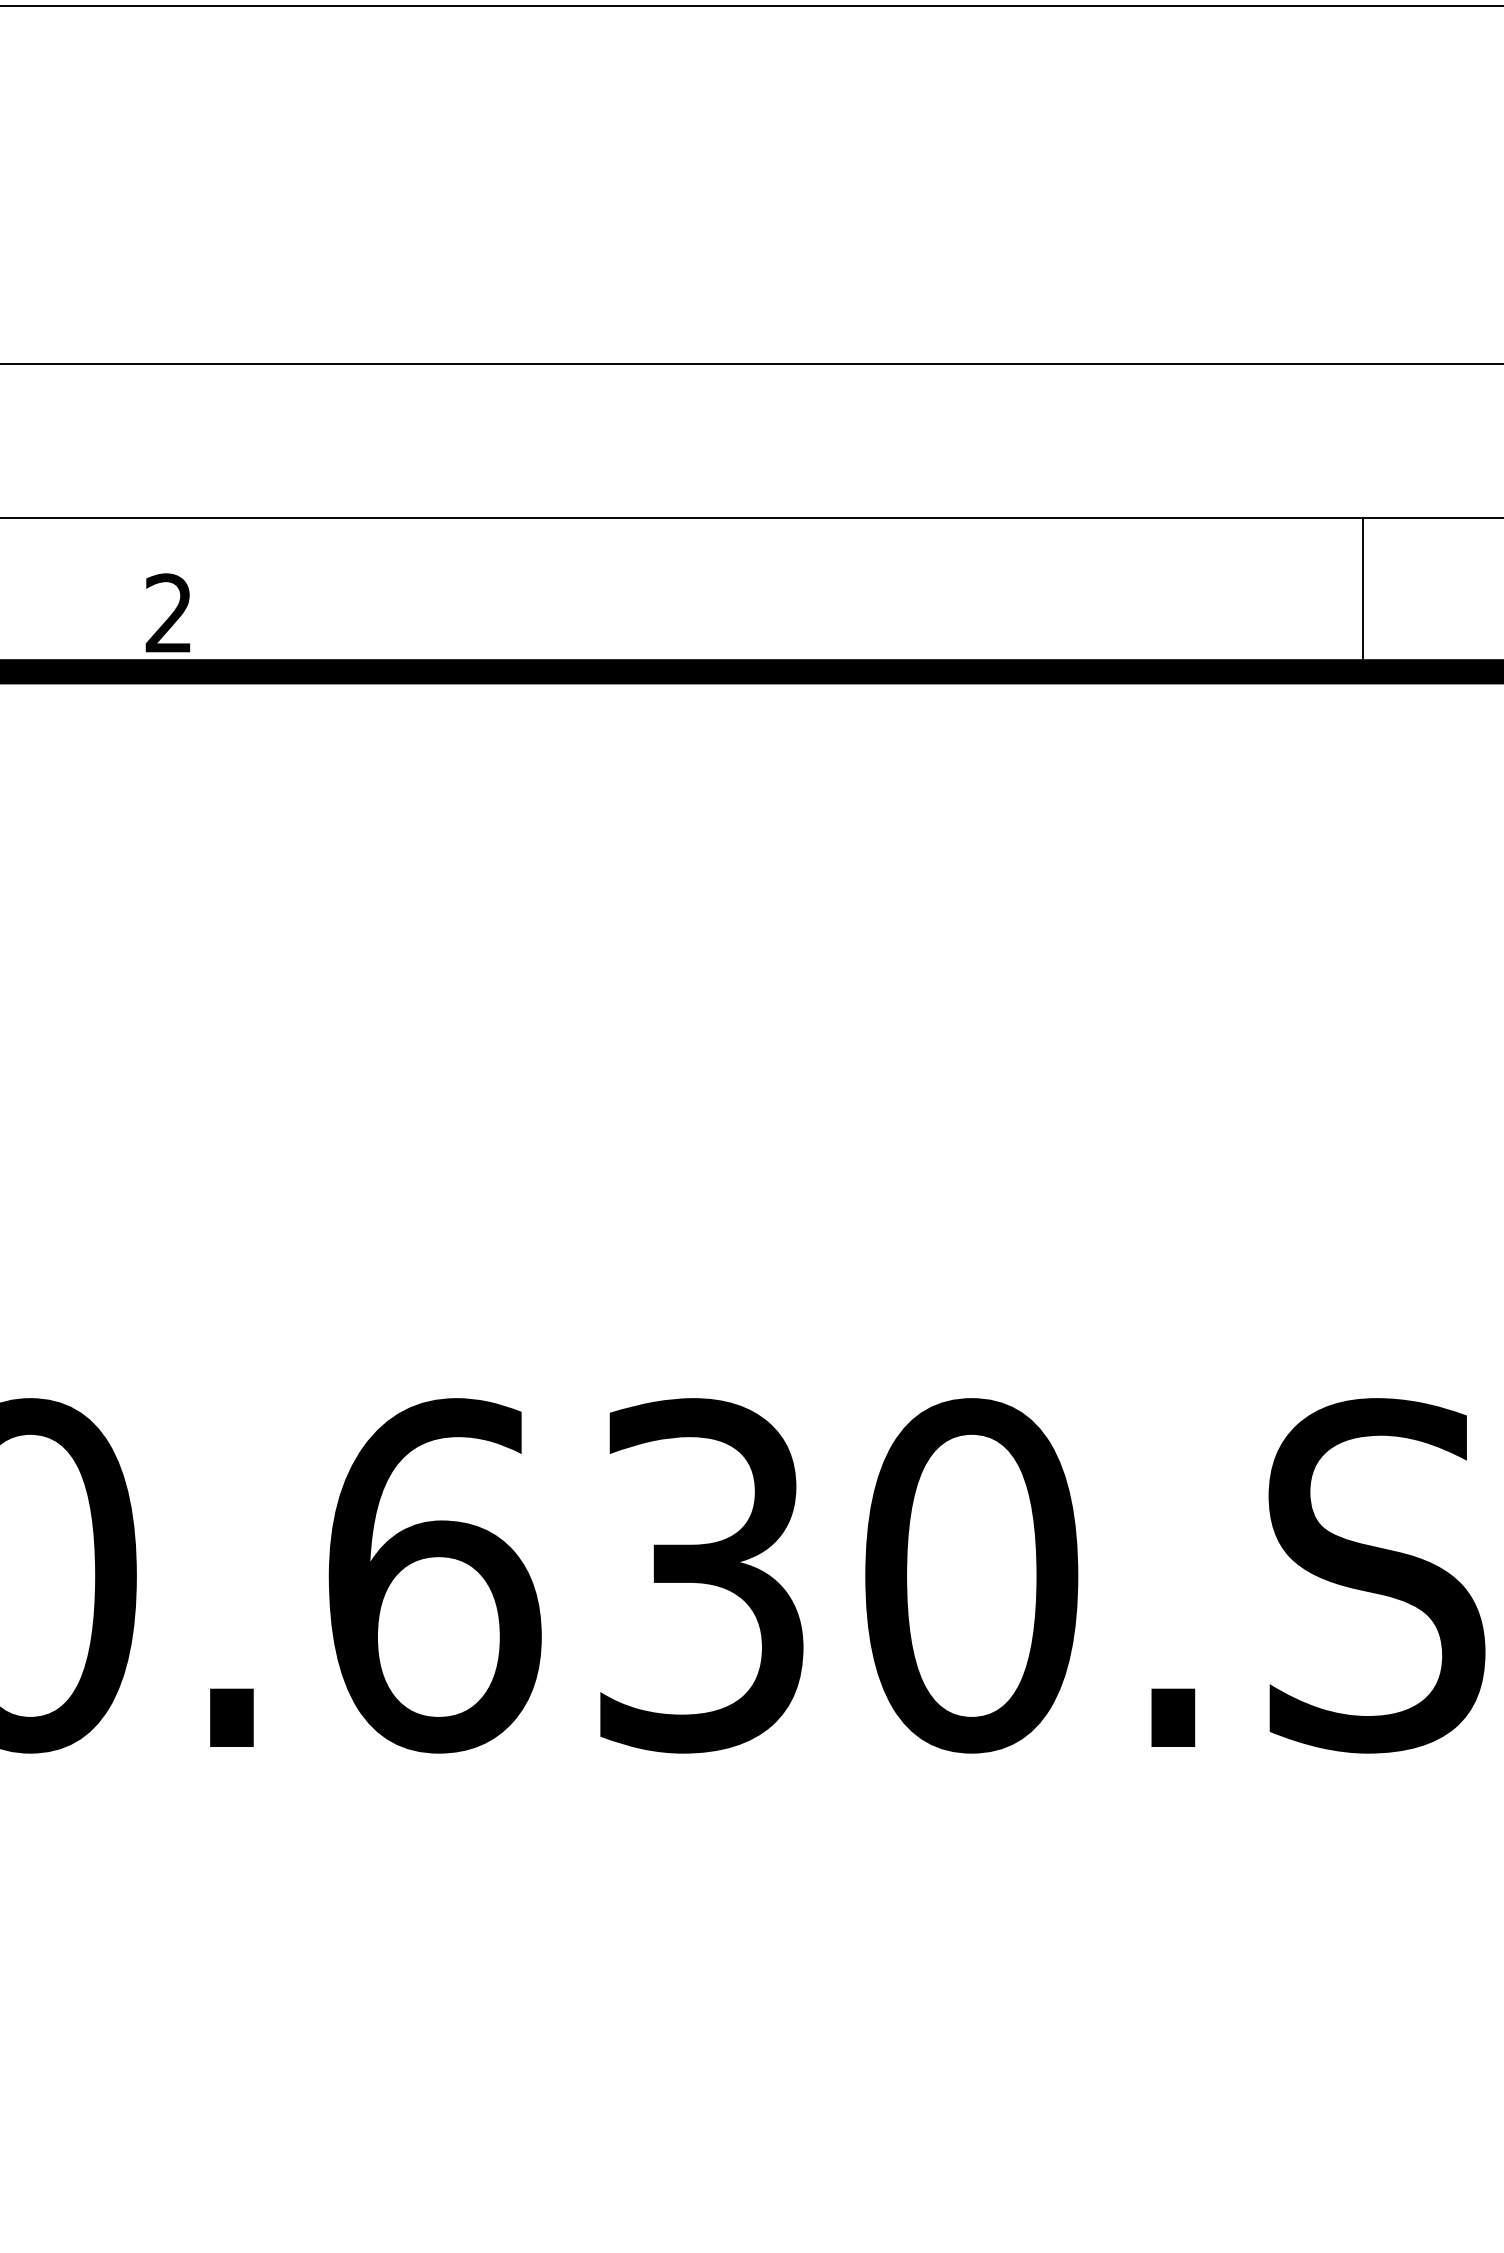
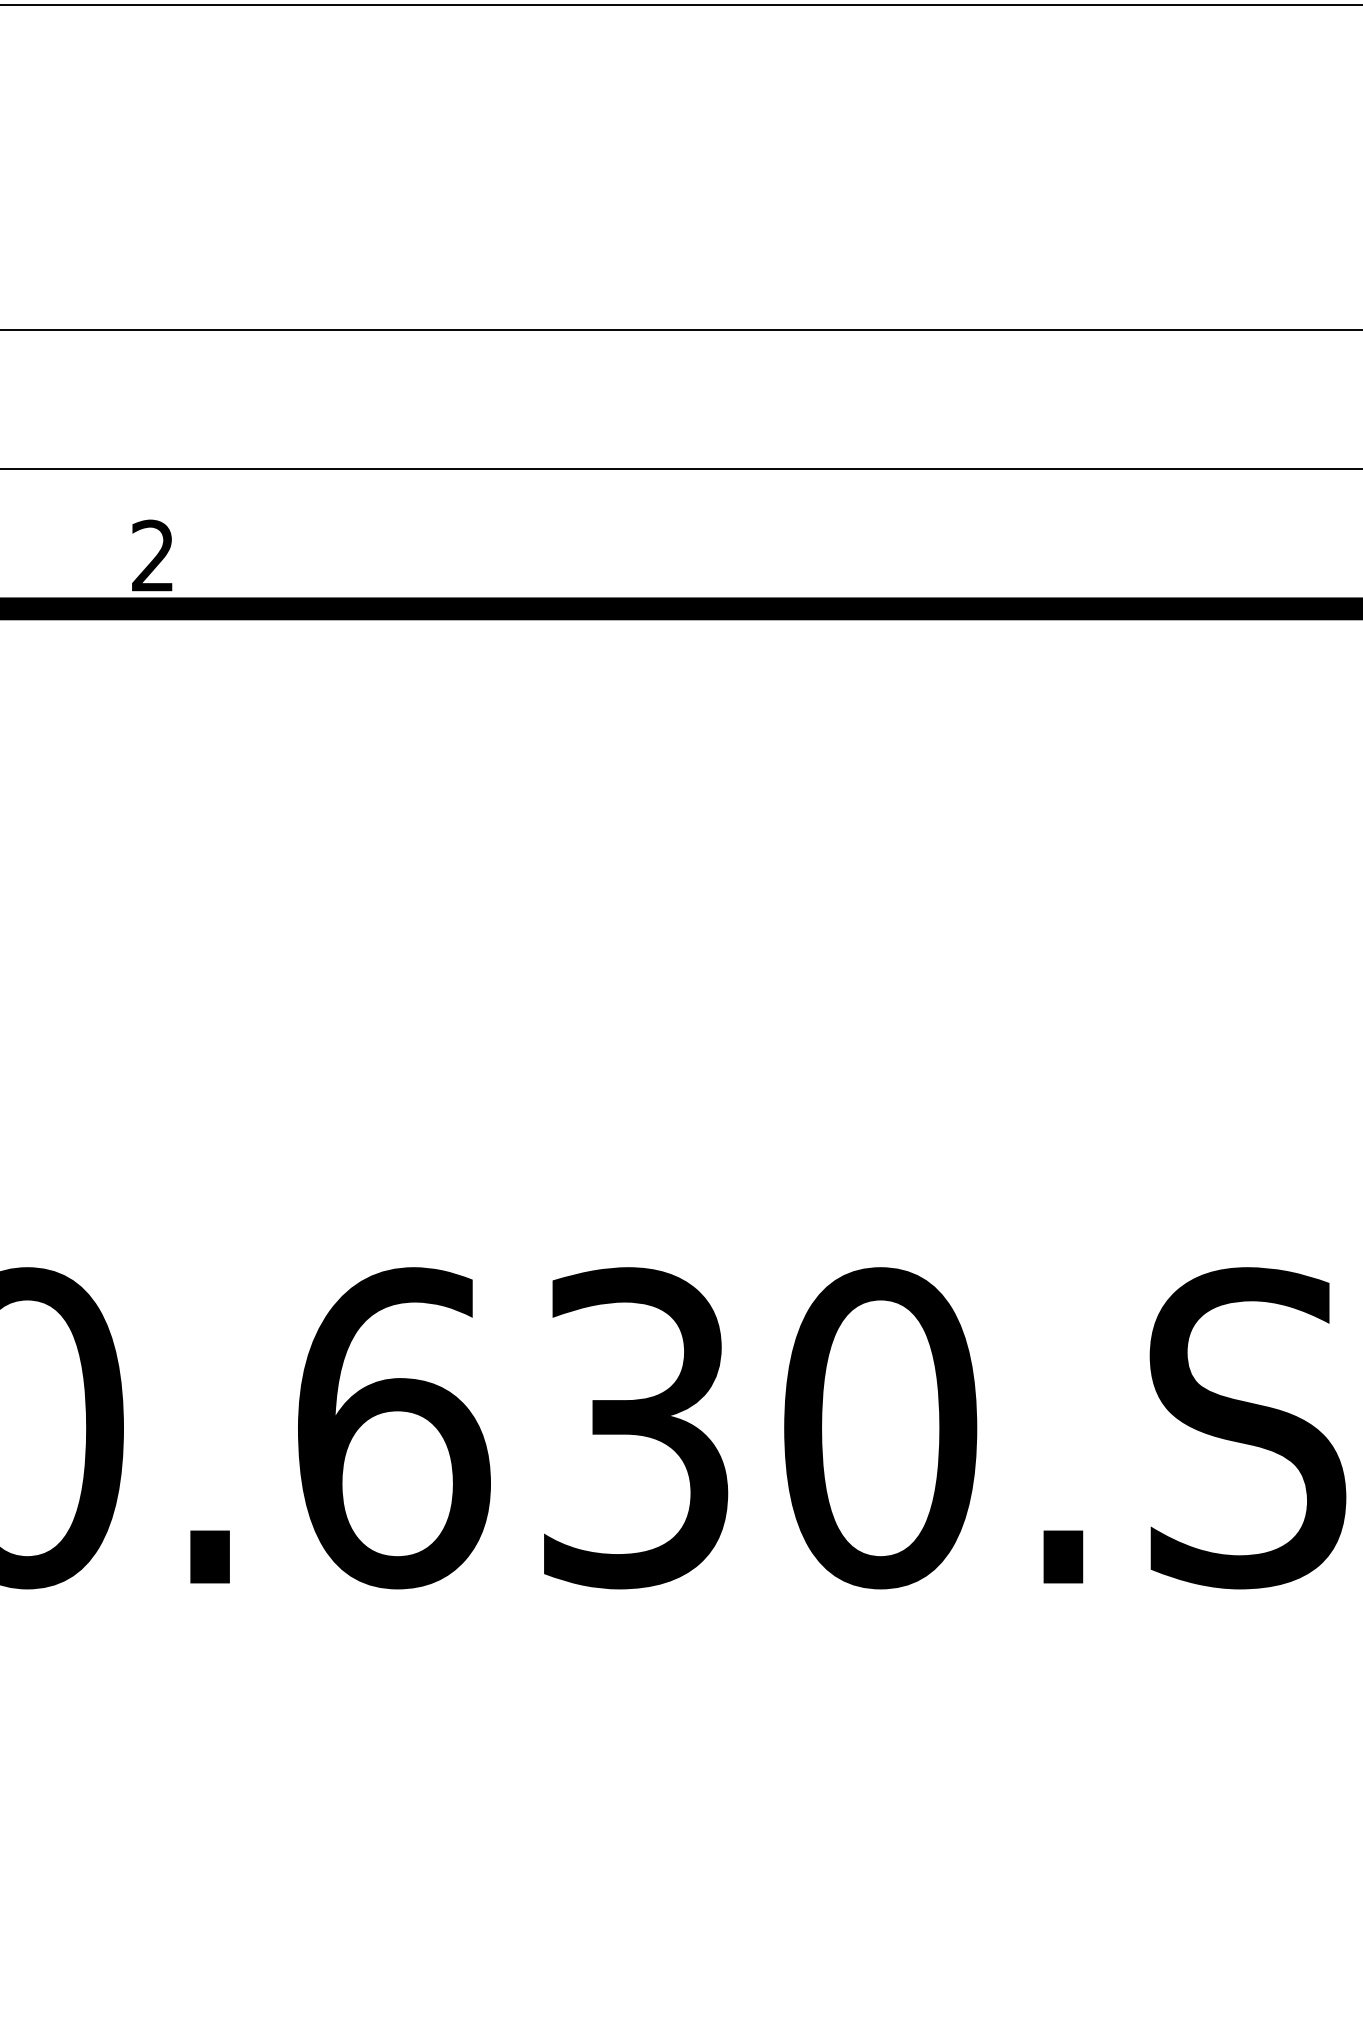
line: (1363, 598) -> (1235, 542), removed

